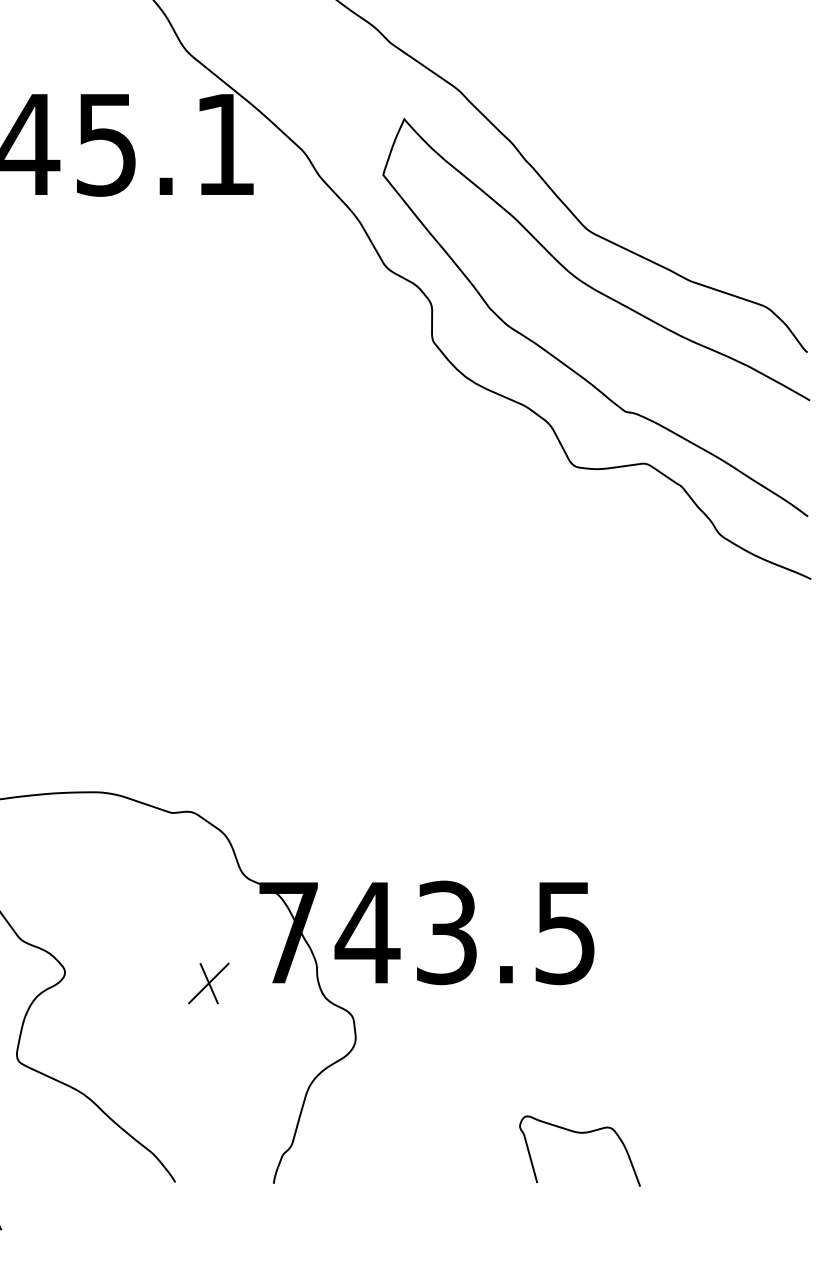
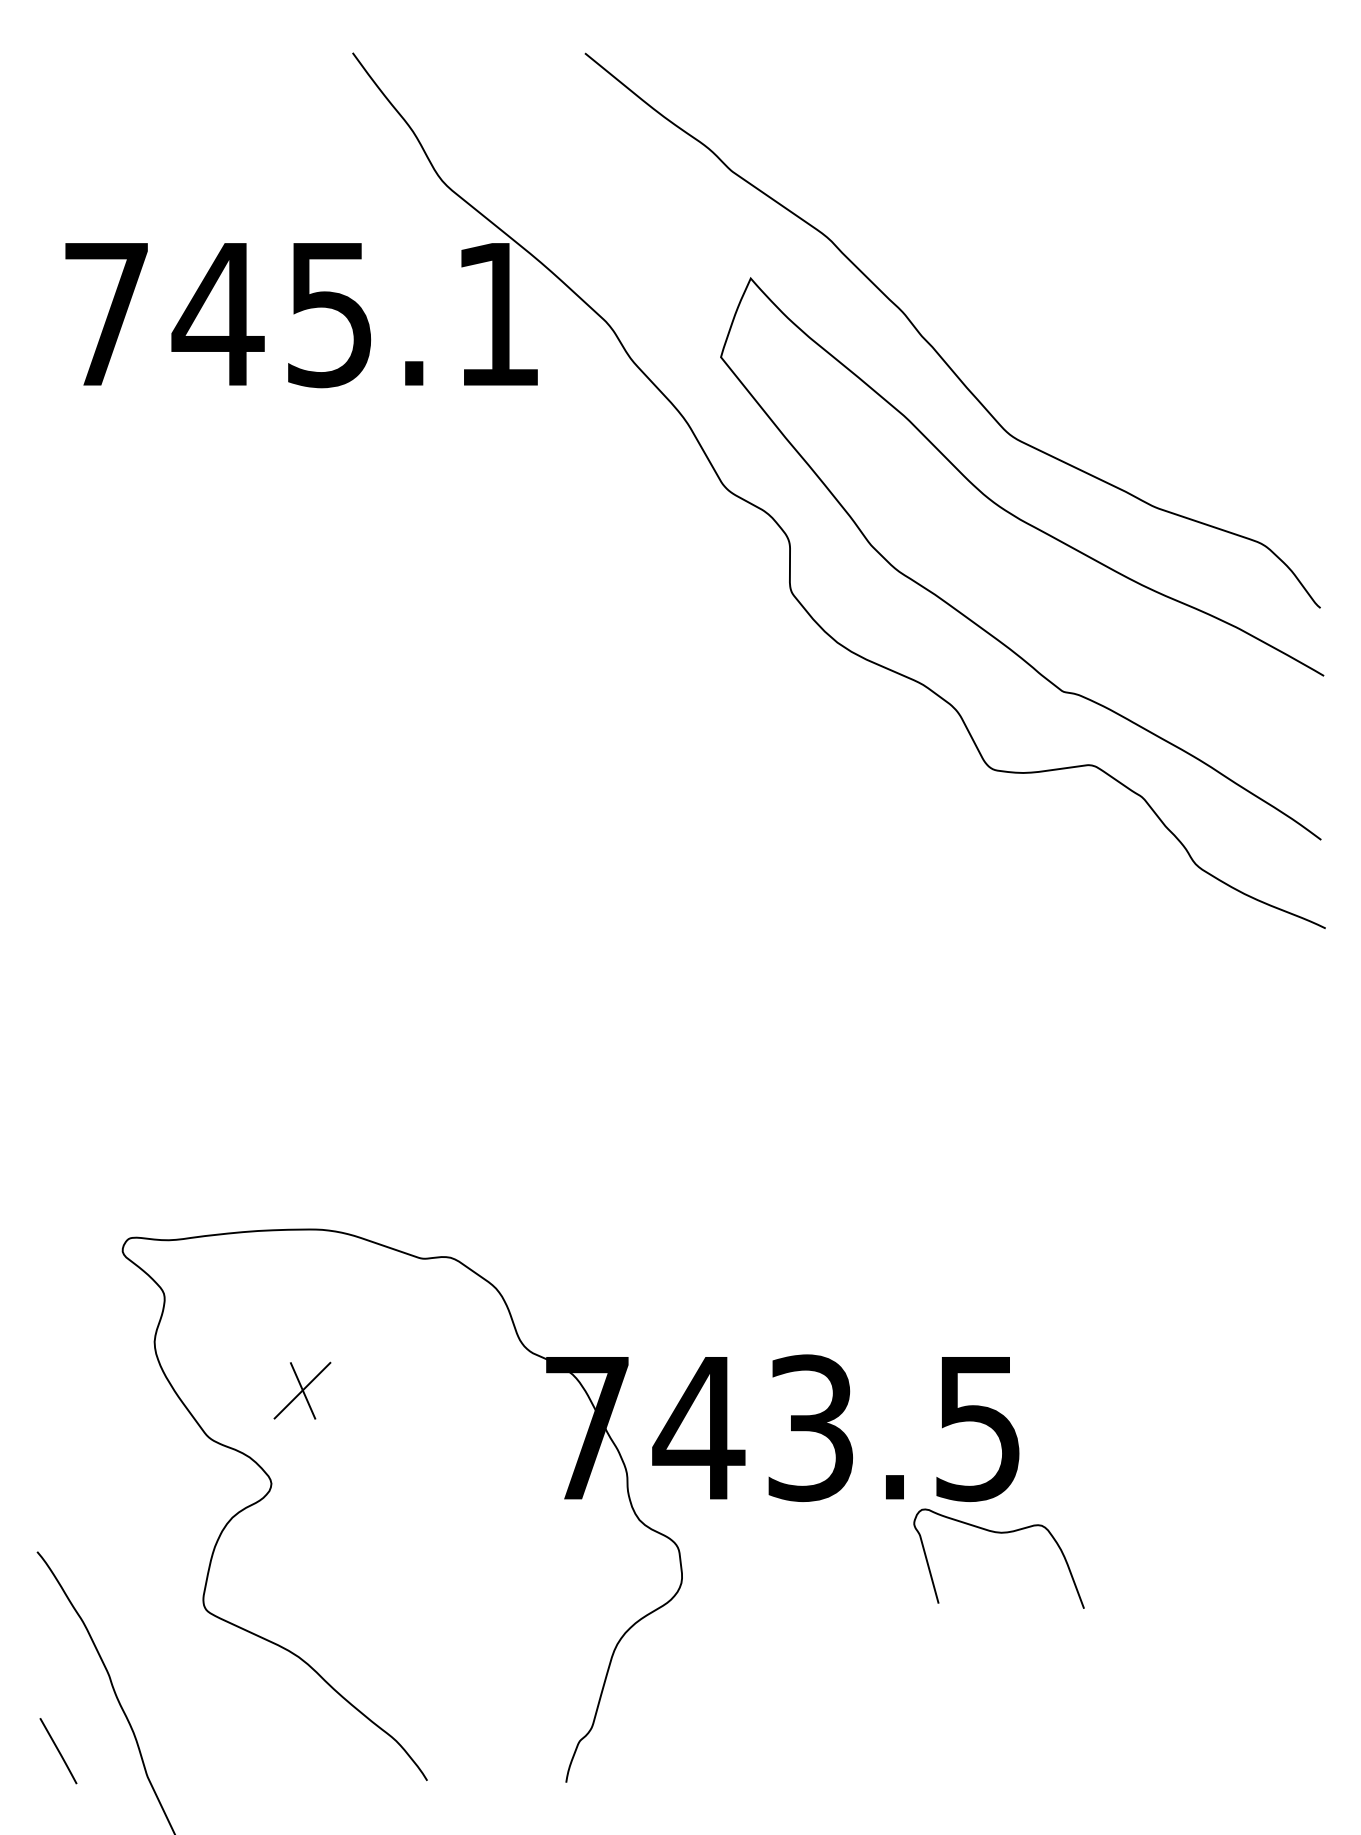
part: (208, 983) -> (302, 1390), moved
curve: (579, 1133) -> (998, 1533), moved

